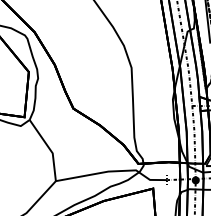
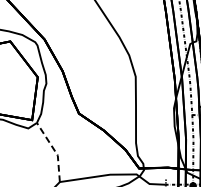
line: (49, 148) -> (54, 150), solid -> dashed

